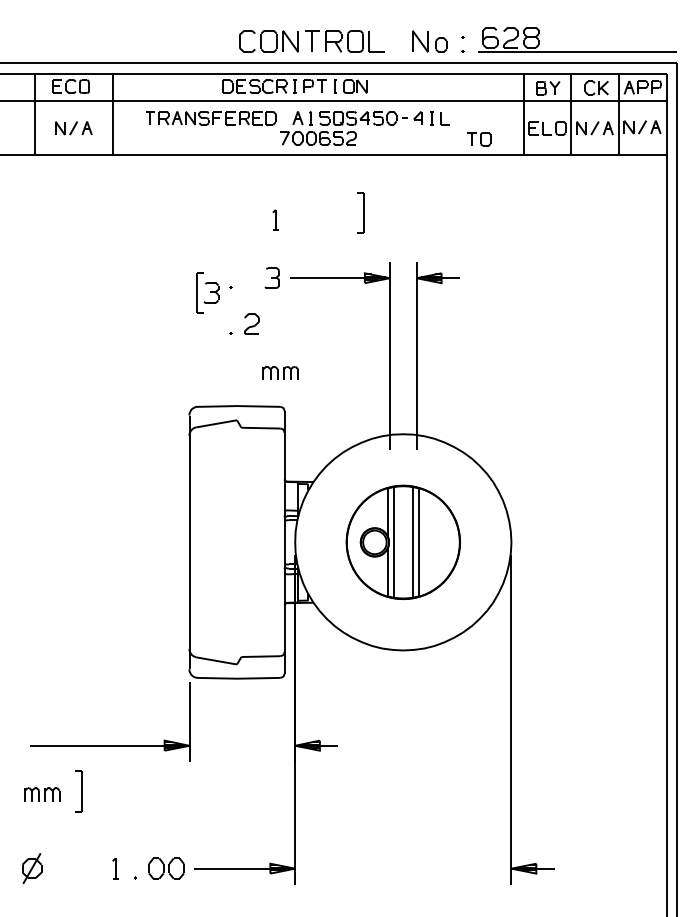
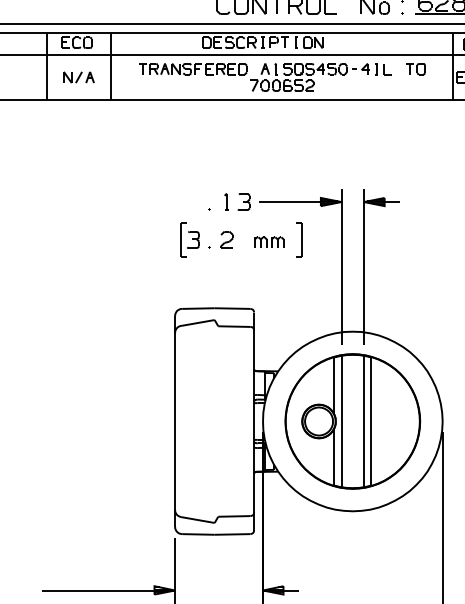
part: (479, 139) -> (416, 69), moved
part: (360, 212) -> (298, 239), moved
part: (275, 219) -> (226, 201), moved
part: (207, 292) -> (190, 239), moved
part: (280, 372) -> (269, 242), moved
part: (403, 542) -> (352, 421), size x1.43

